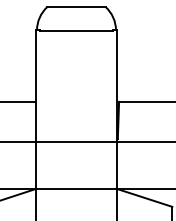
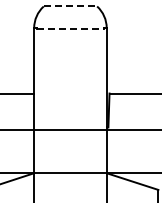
line: (76, 6) -> (70, 6), solid -> dashed
line: (76, 30) -> (70, 28), solid -> dashed

